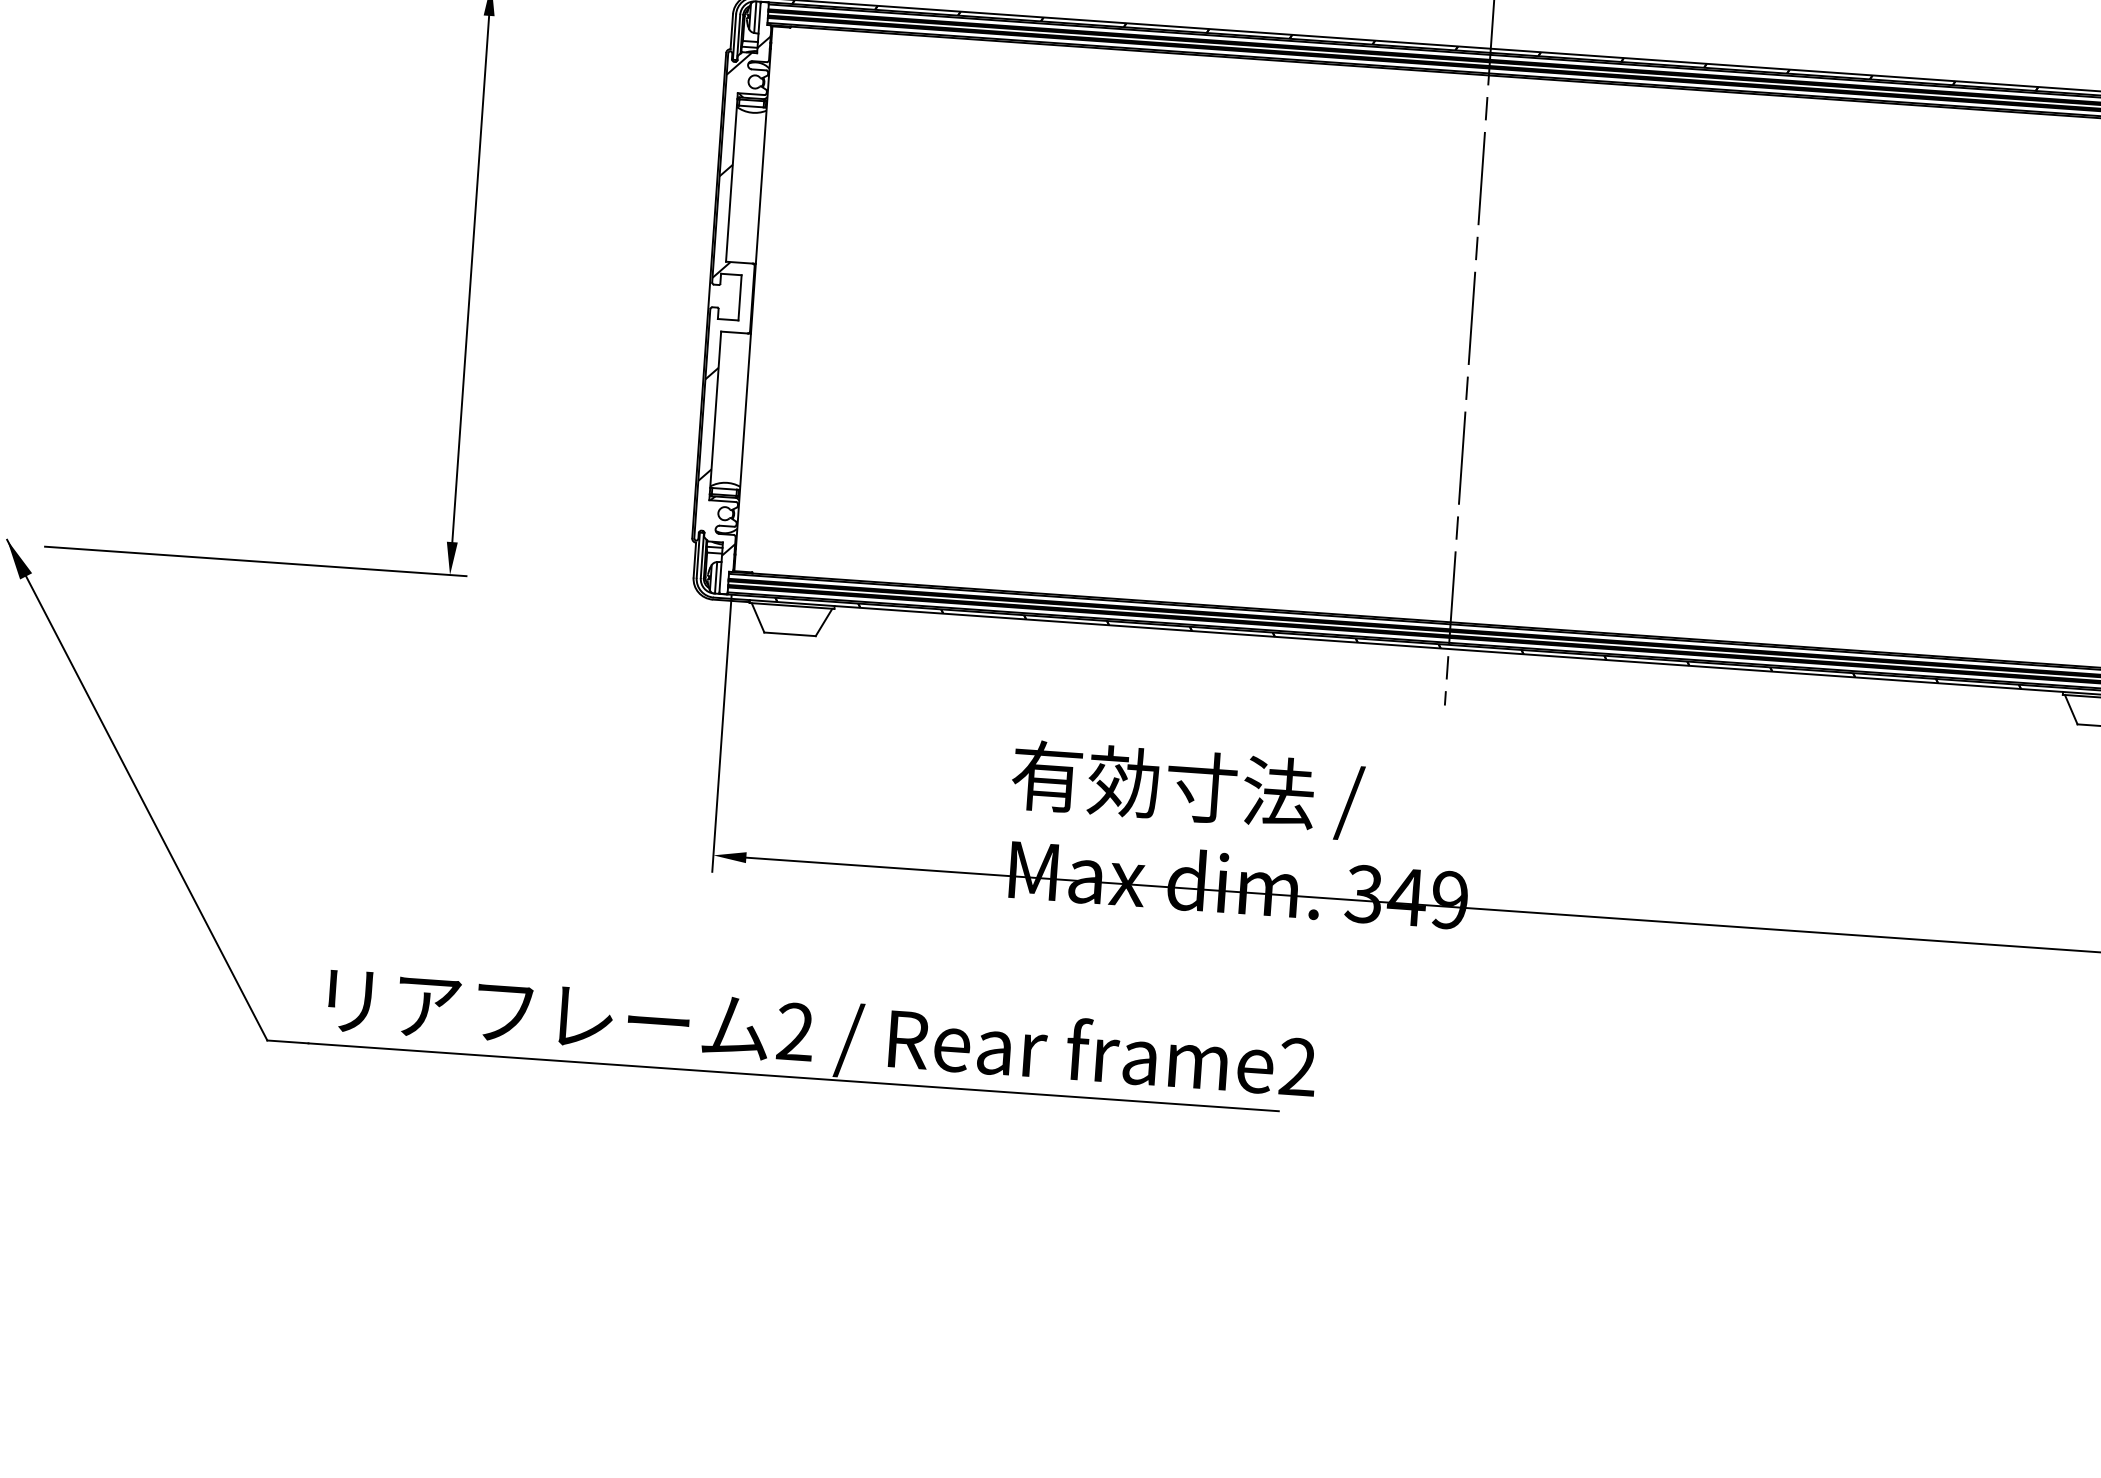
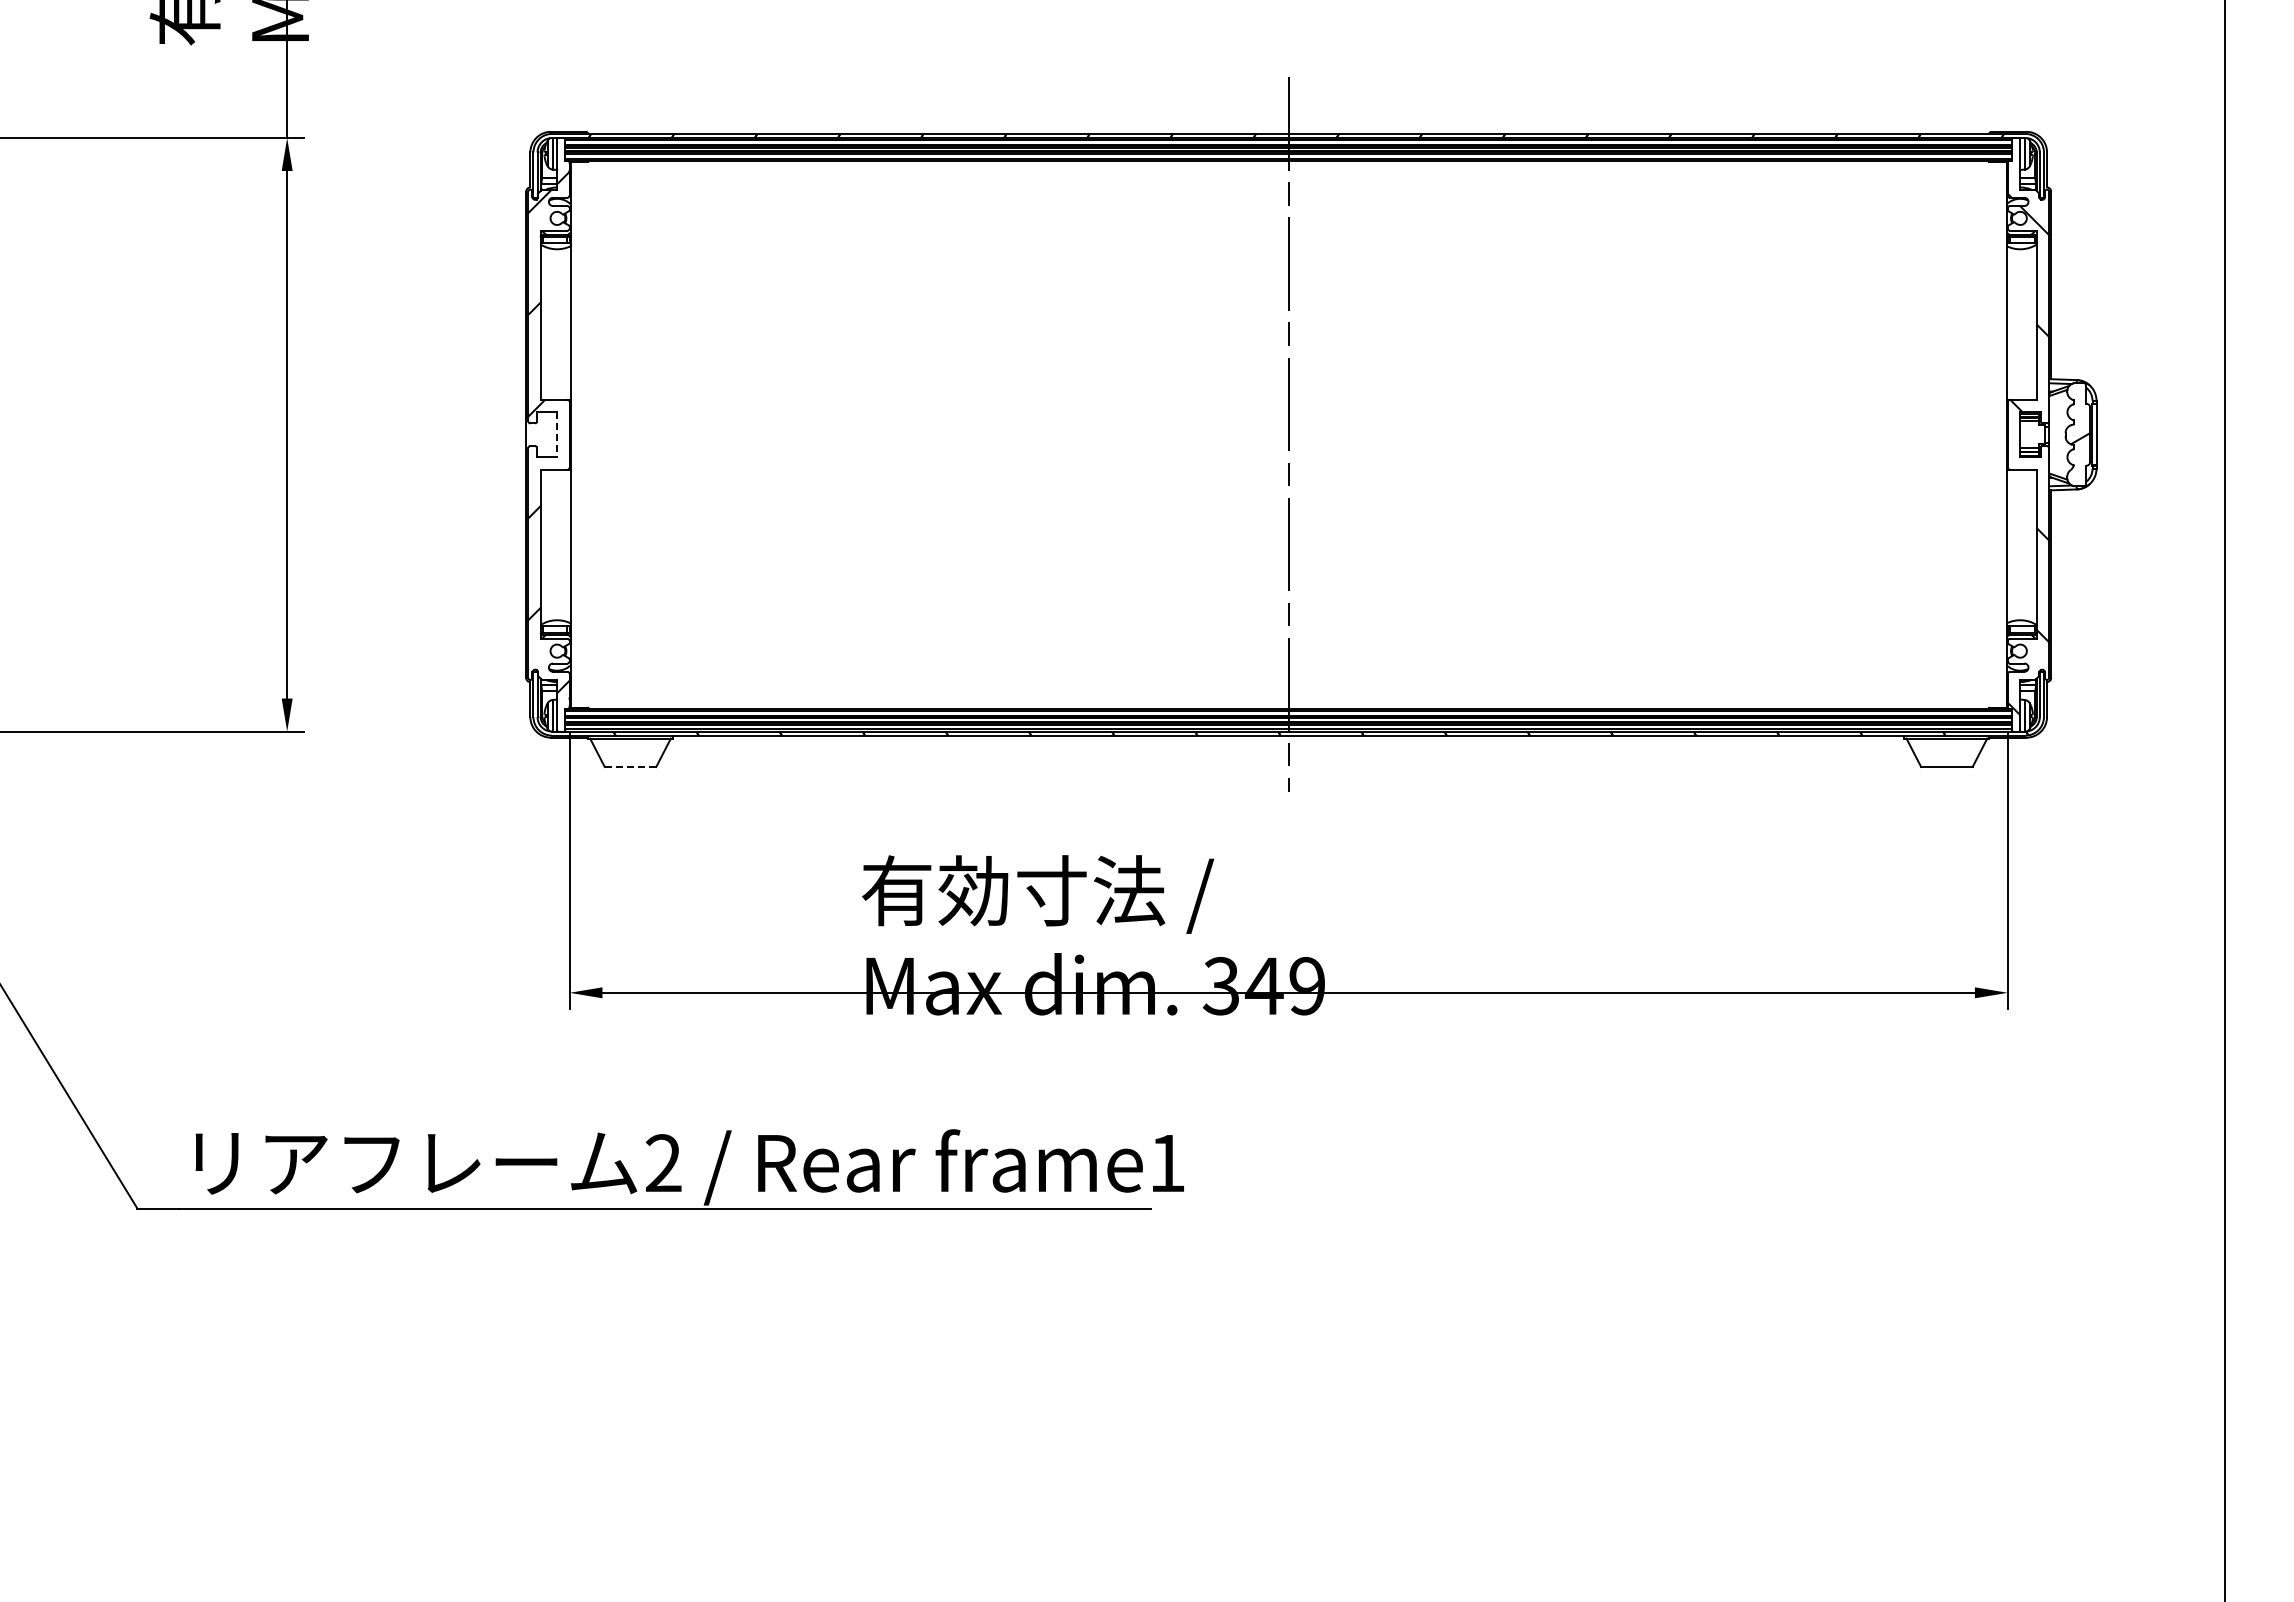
line: (740, 297) -> (557, 434), solid -> dashed
line: (790, 633) -> (630, 766), solid -> dashed
text: (1298, 1066) -> (1167, 1162), frame2 -> frame1

